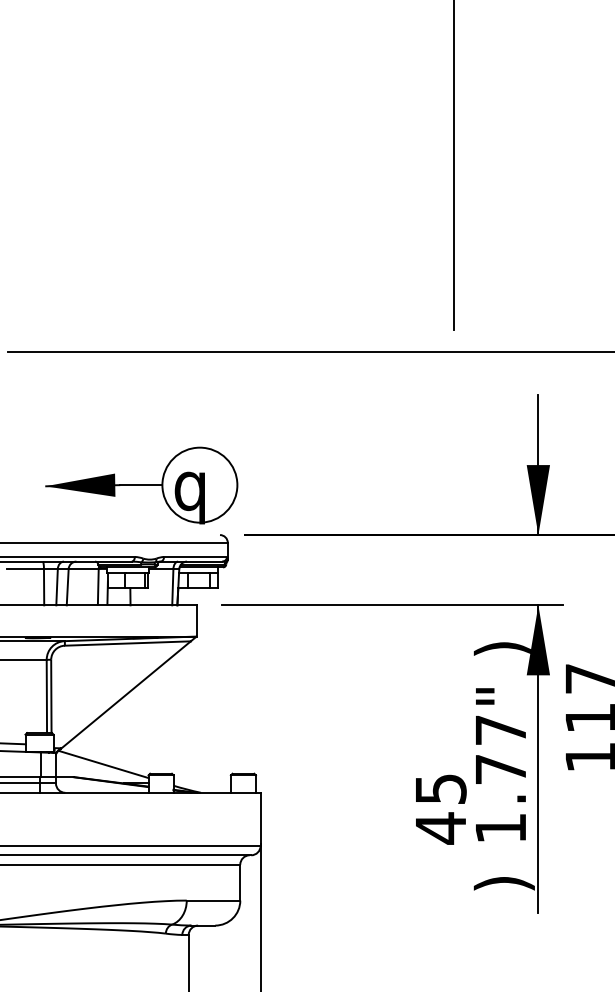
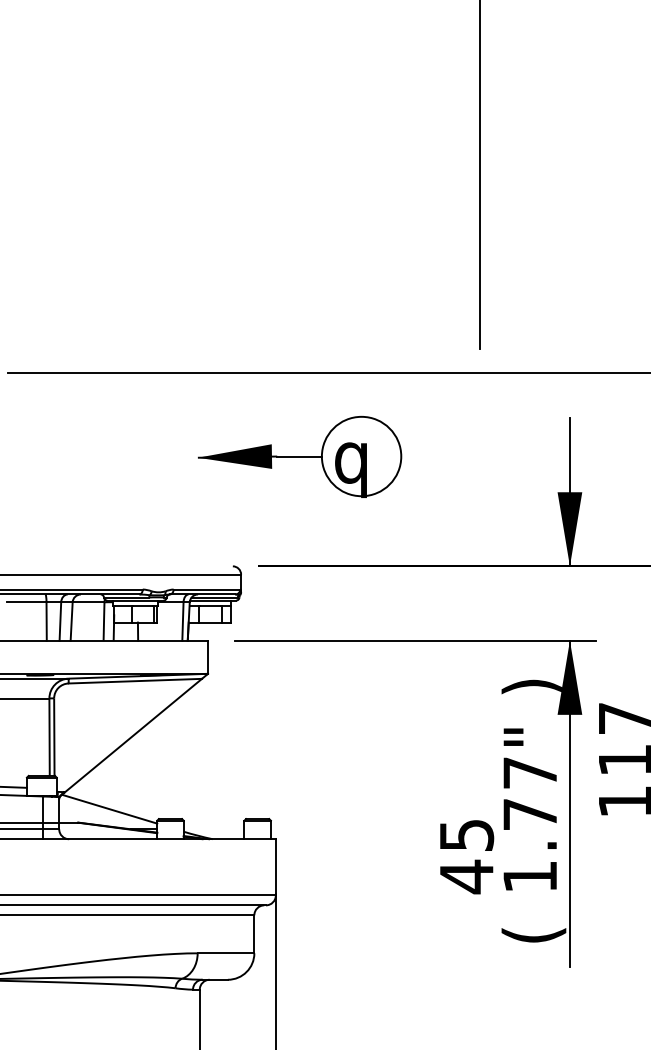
part: (142, 485) -> (300, 456), moved
text: (503, 883) -> (533, 935), ) -> (

